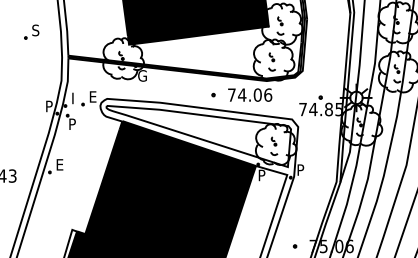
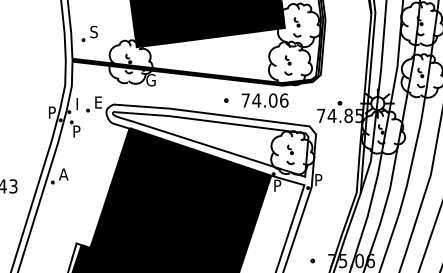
part: (31, 31) -> (89, 33), moved
text: (59, 164) -> (63, 174), E -> A

